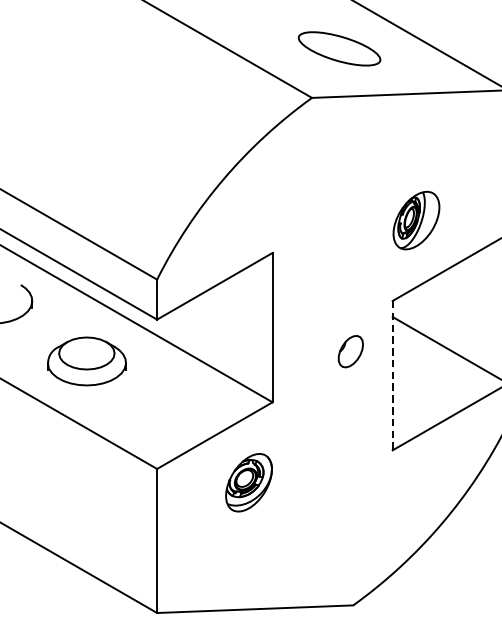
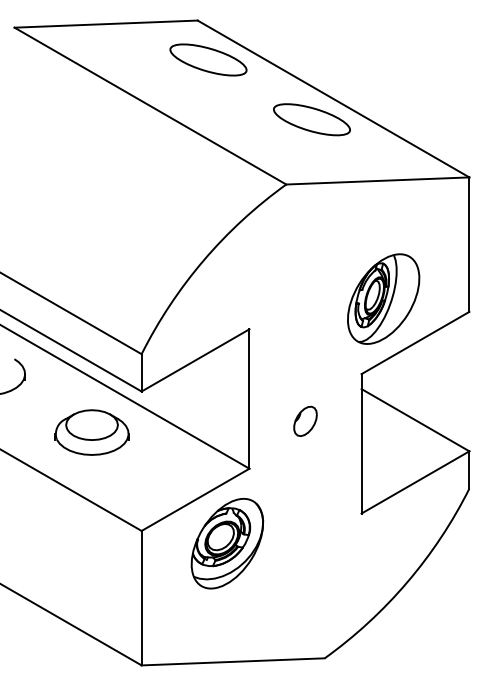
part: (339, 48) -> (311, 119), moved
part: (416, 219) -> (383, 298), size x1.67
part: (350, 350) -> (305, 420), moved
part: (86, 361) -> (91, 432), moved
line: (392, 375) -> (361, 443), dashed -> solid
part: (249, 482) -> (227, 543), size x1.67

